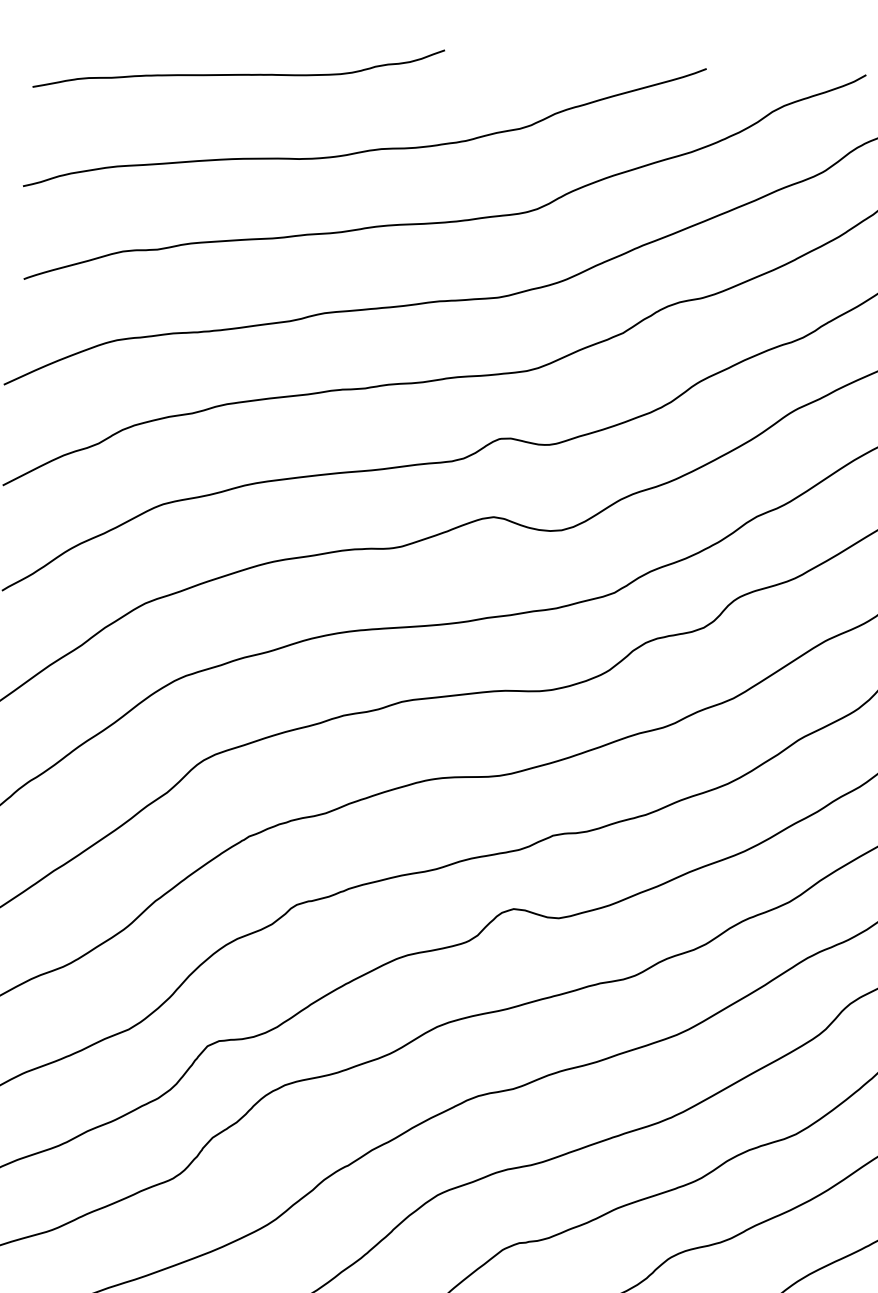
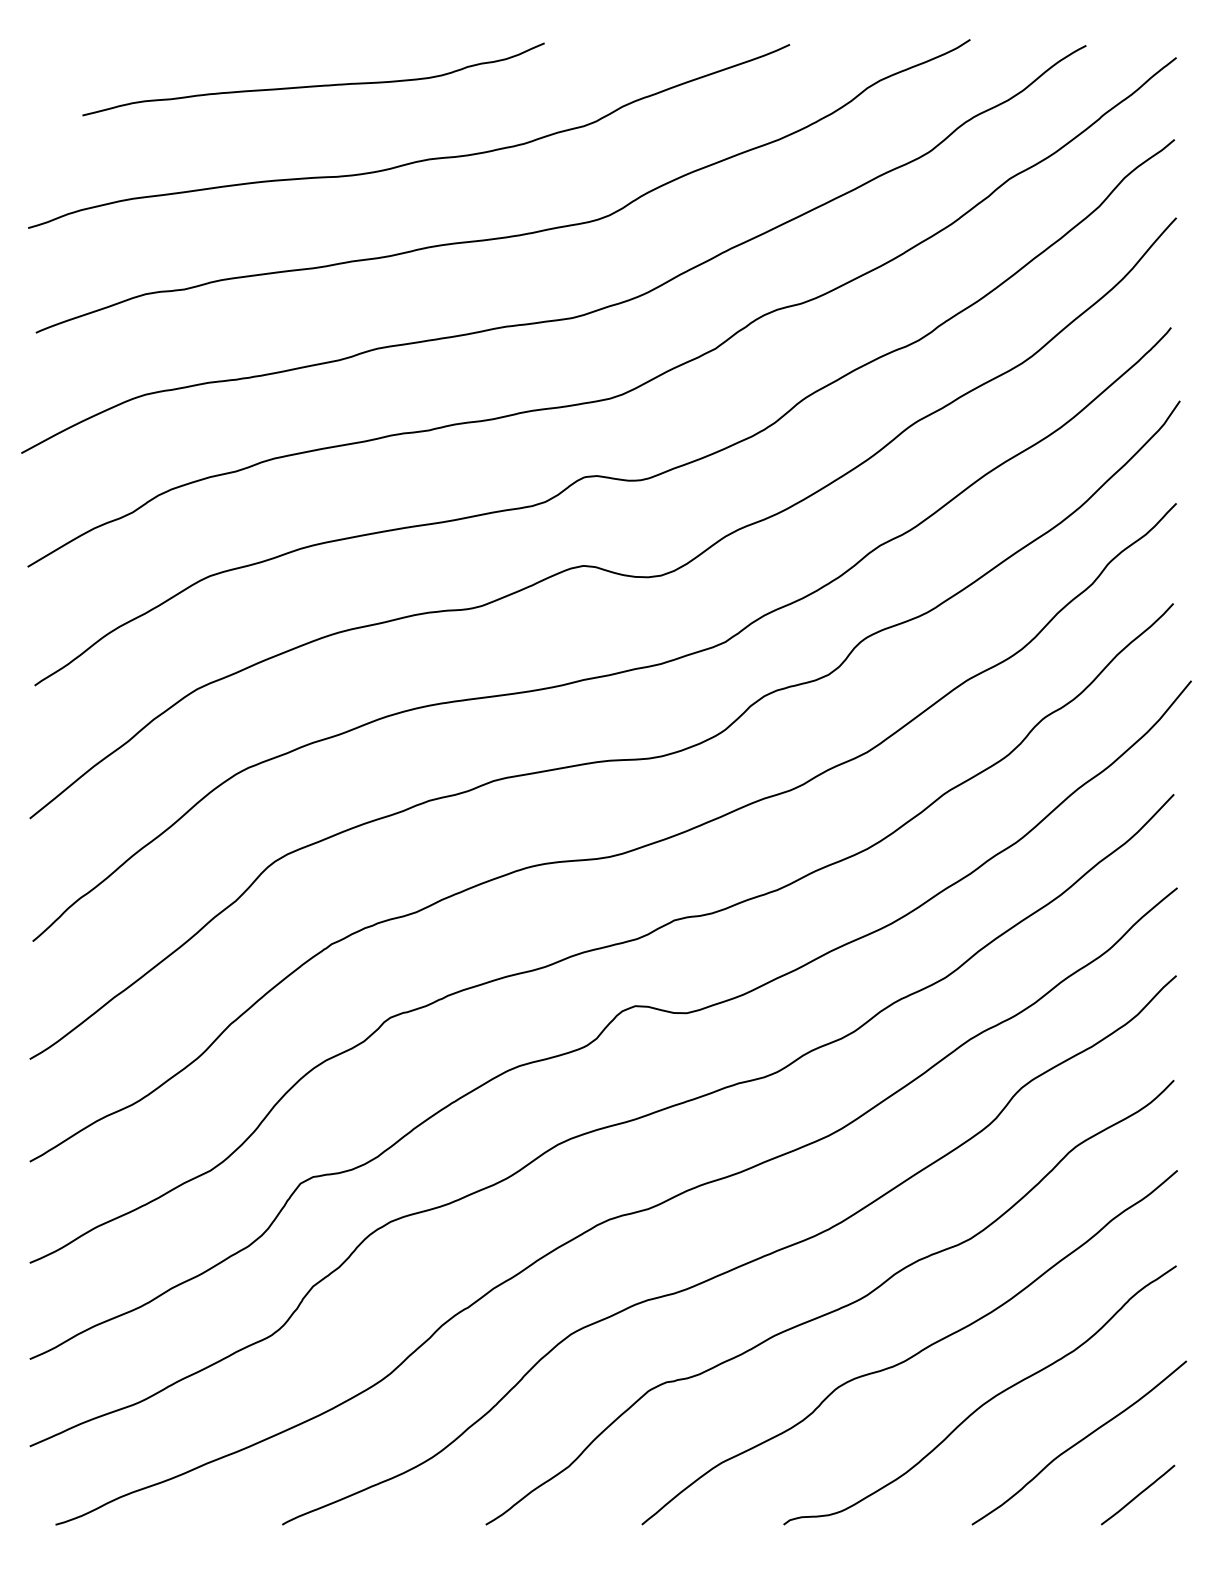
curve: (238, 74) -> (313, 85), moved

